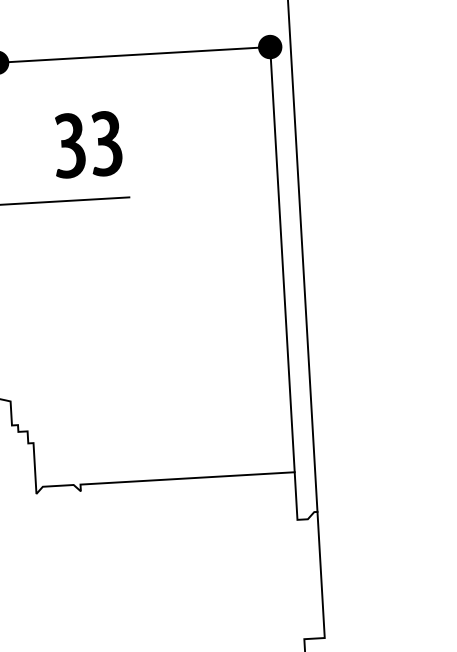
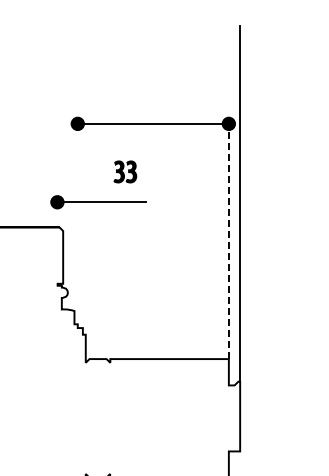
part: (88, 143) -> (125, 171), size x0.6
line: (281, 259) -> (228, 241), solid -> dashed

